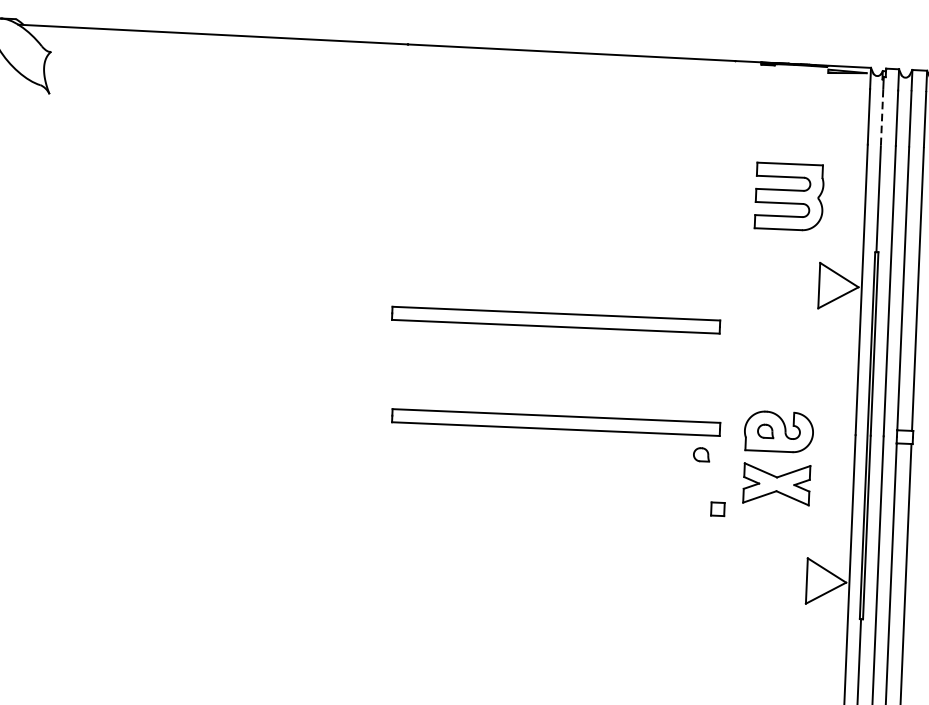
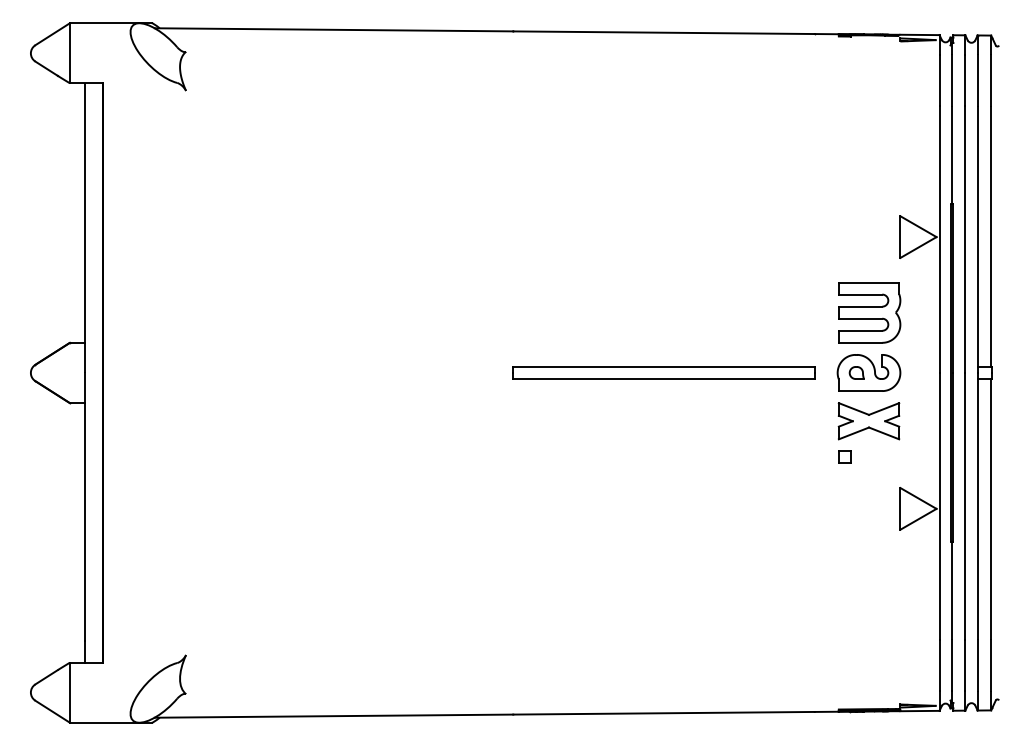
line: (881, 116) -> (951, 79), dashed -> solid
part: (789, 196) -> (869, 312), moved
part: (555, 319) -> (659, 278), removed
part: (701, 454) -> (798, 396), removed
part: (717, 508) -> (844, 456), moved

